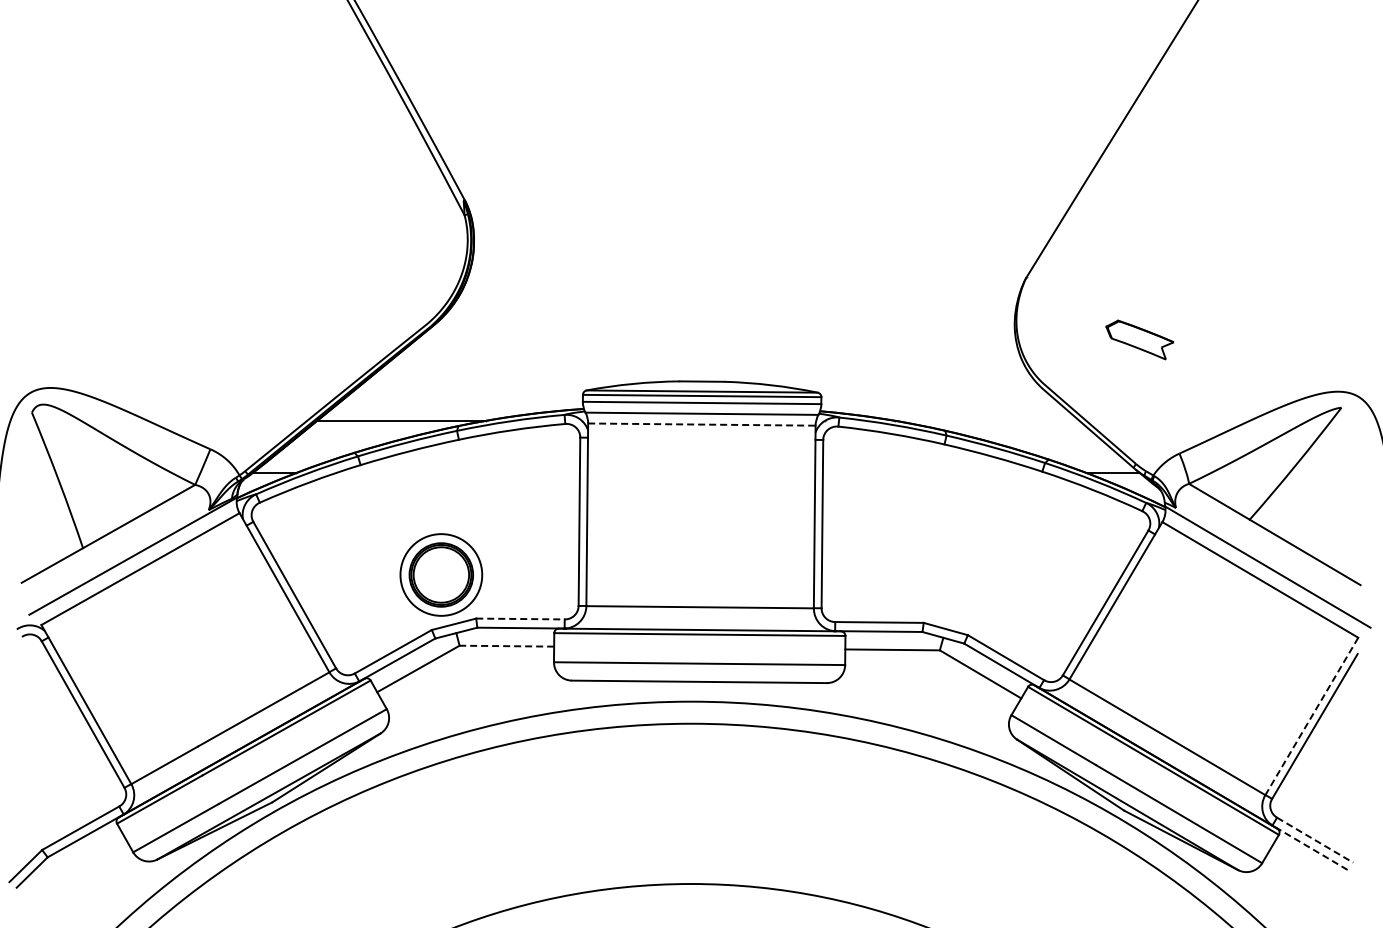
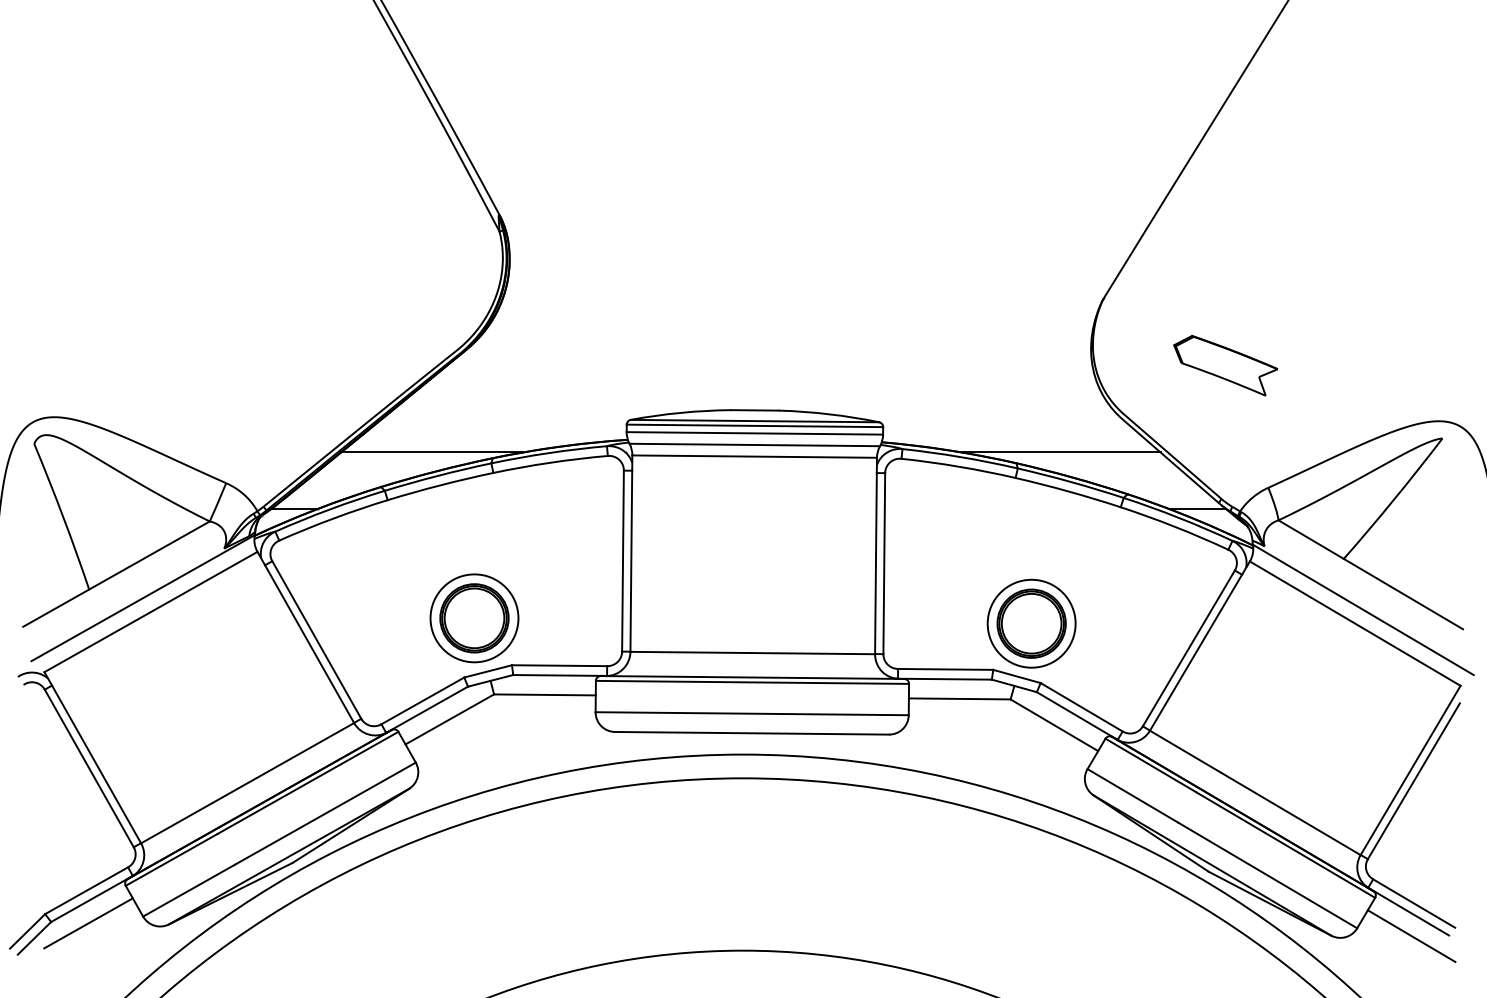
part: (1139, 339) -> (1225, 365), size x1.43
line: (986, 420) -> (1060, 452), added
line: (701, 424) -> (754, 456), dashed -> solid
part: (959, 579) -> (1031, 623), added
line: (520, 619) -> (559, 666), dashed -> solid
line: (506, 646) -> (544, 695), dashed -> solid
line: (1311, 716) -> (1410, 770), dashed -> solid
line: (1315, 840) -> (1414, 903), dashed -> solid
line: (1310, 847) -> (1409, 911), dashed -> solid
line: (82, 858) -> (88, 923), added
line: (1312, 870) -> (1411, 936), added

